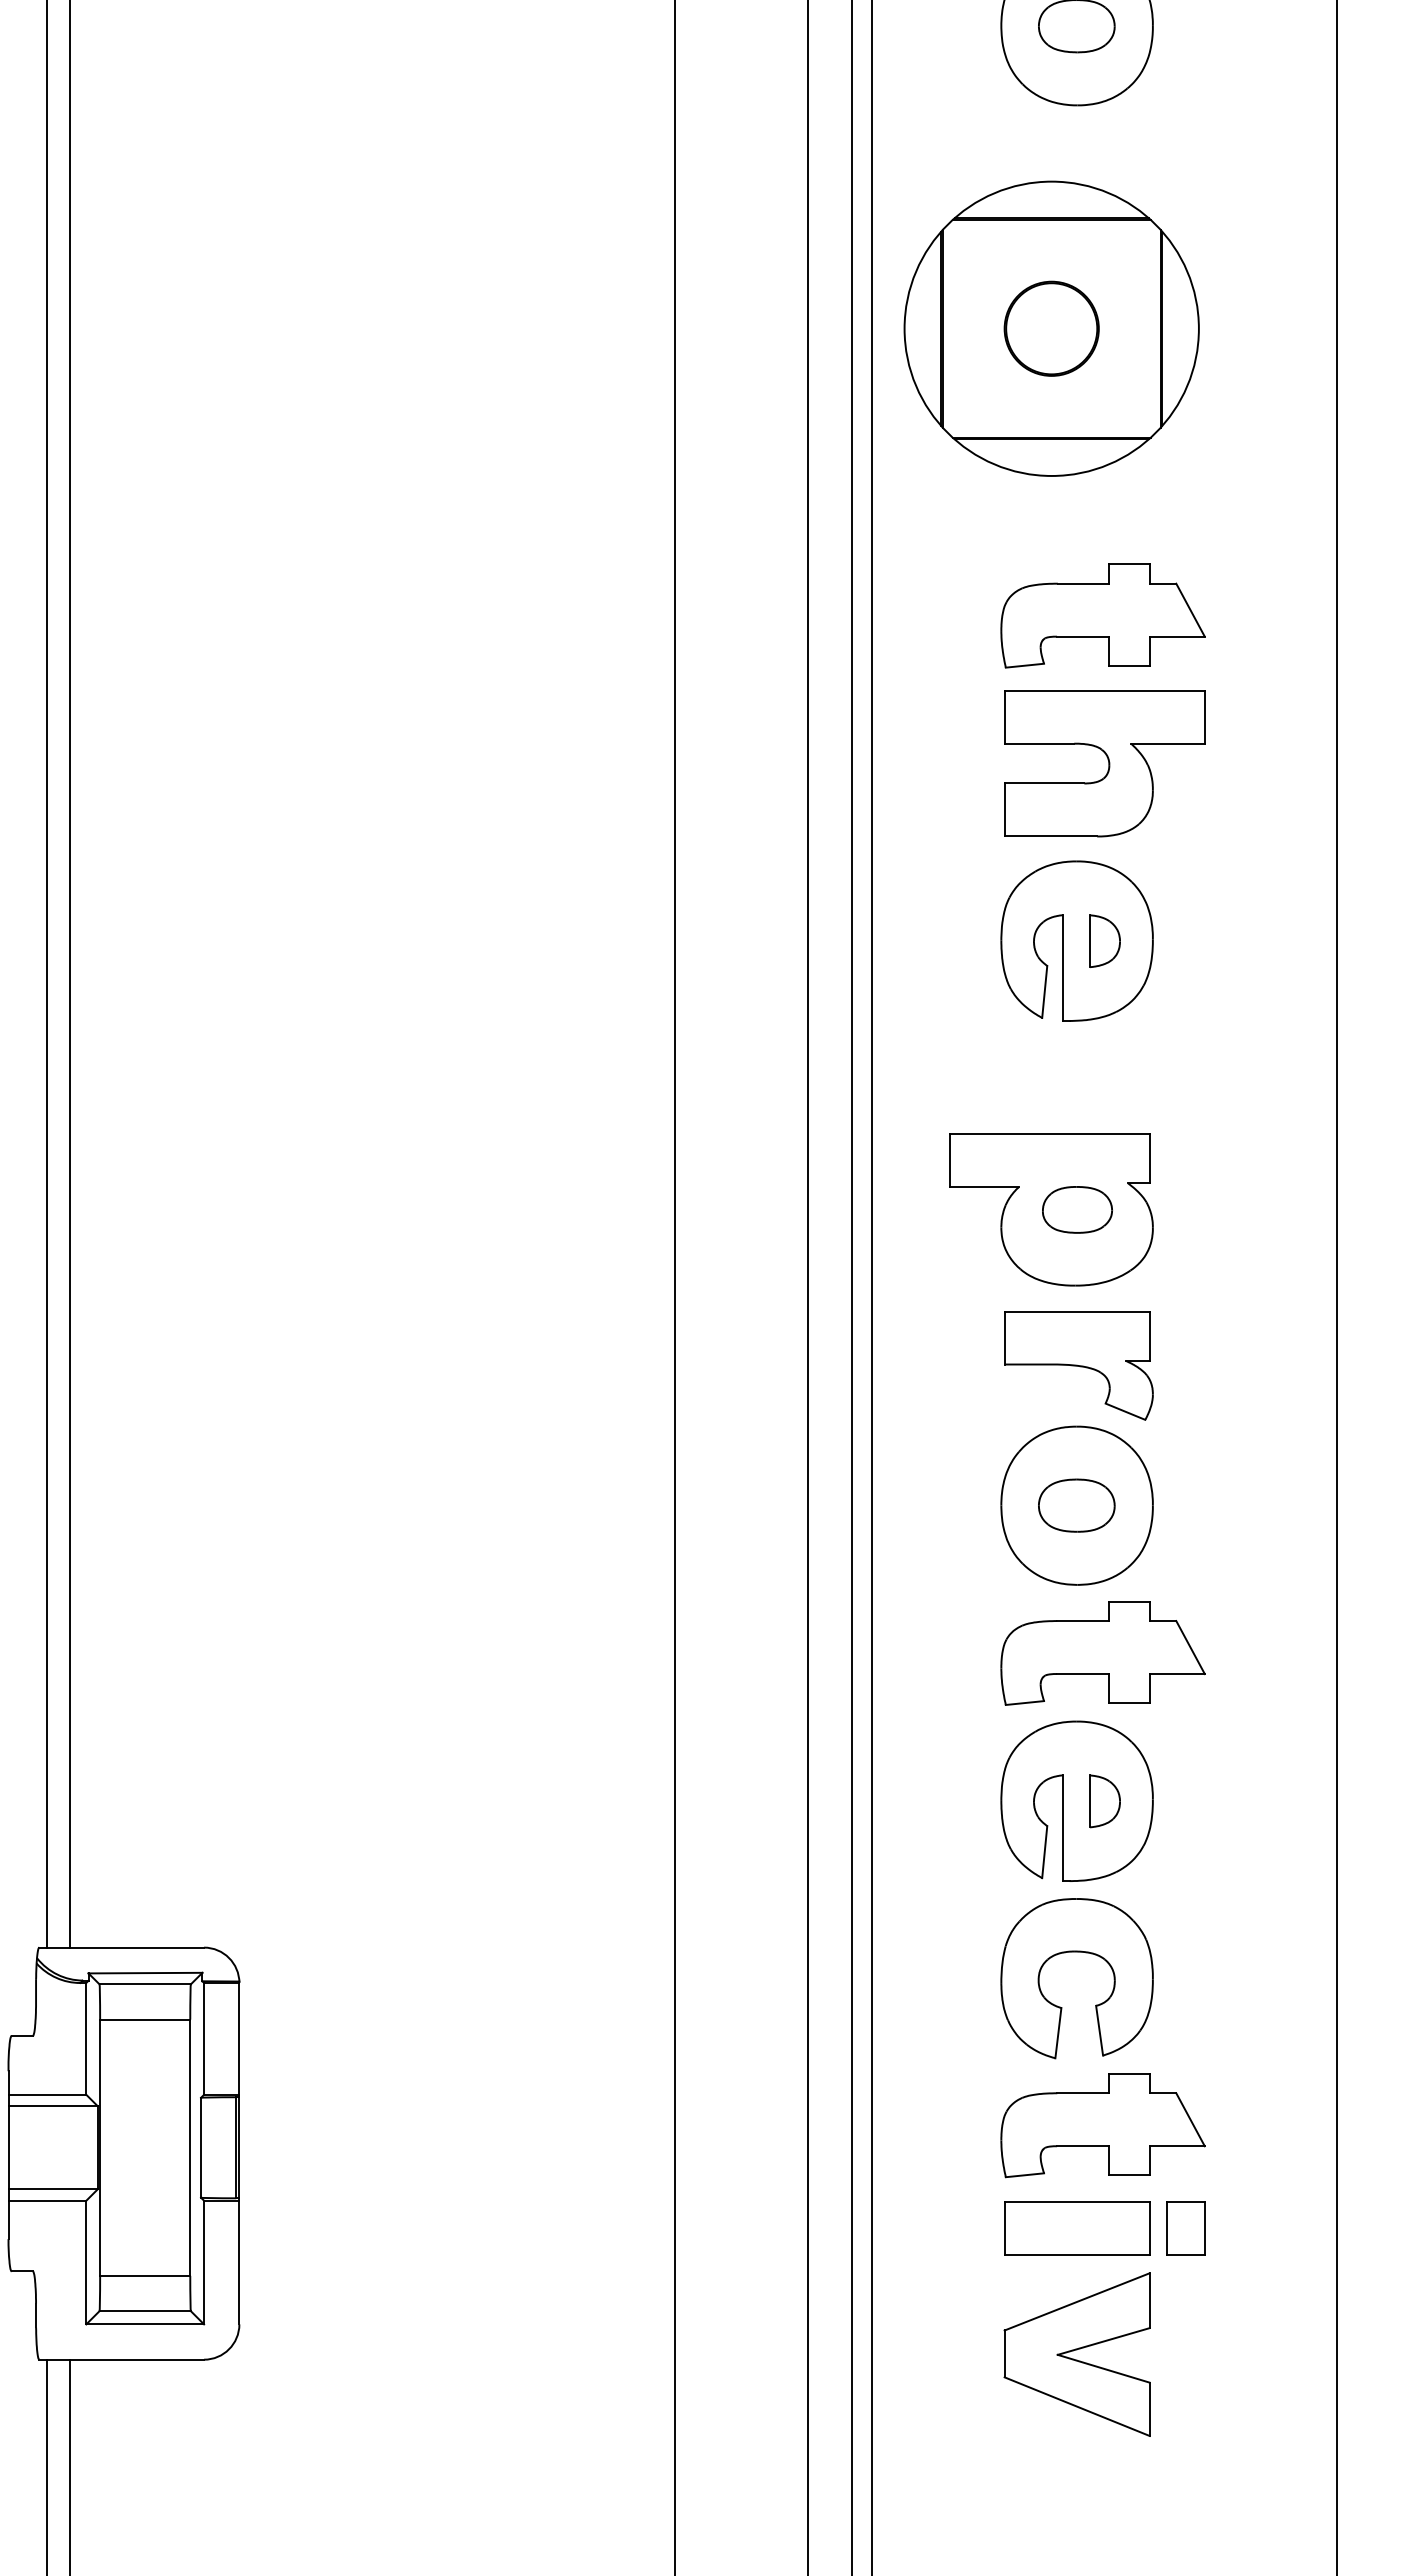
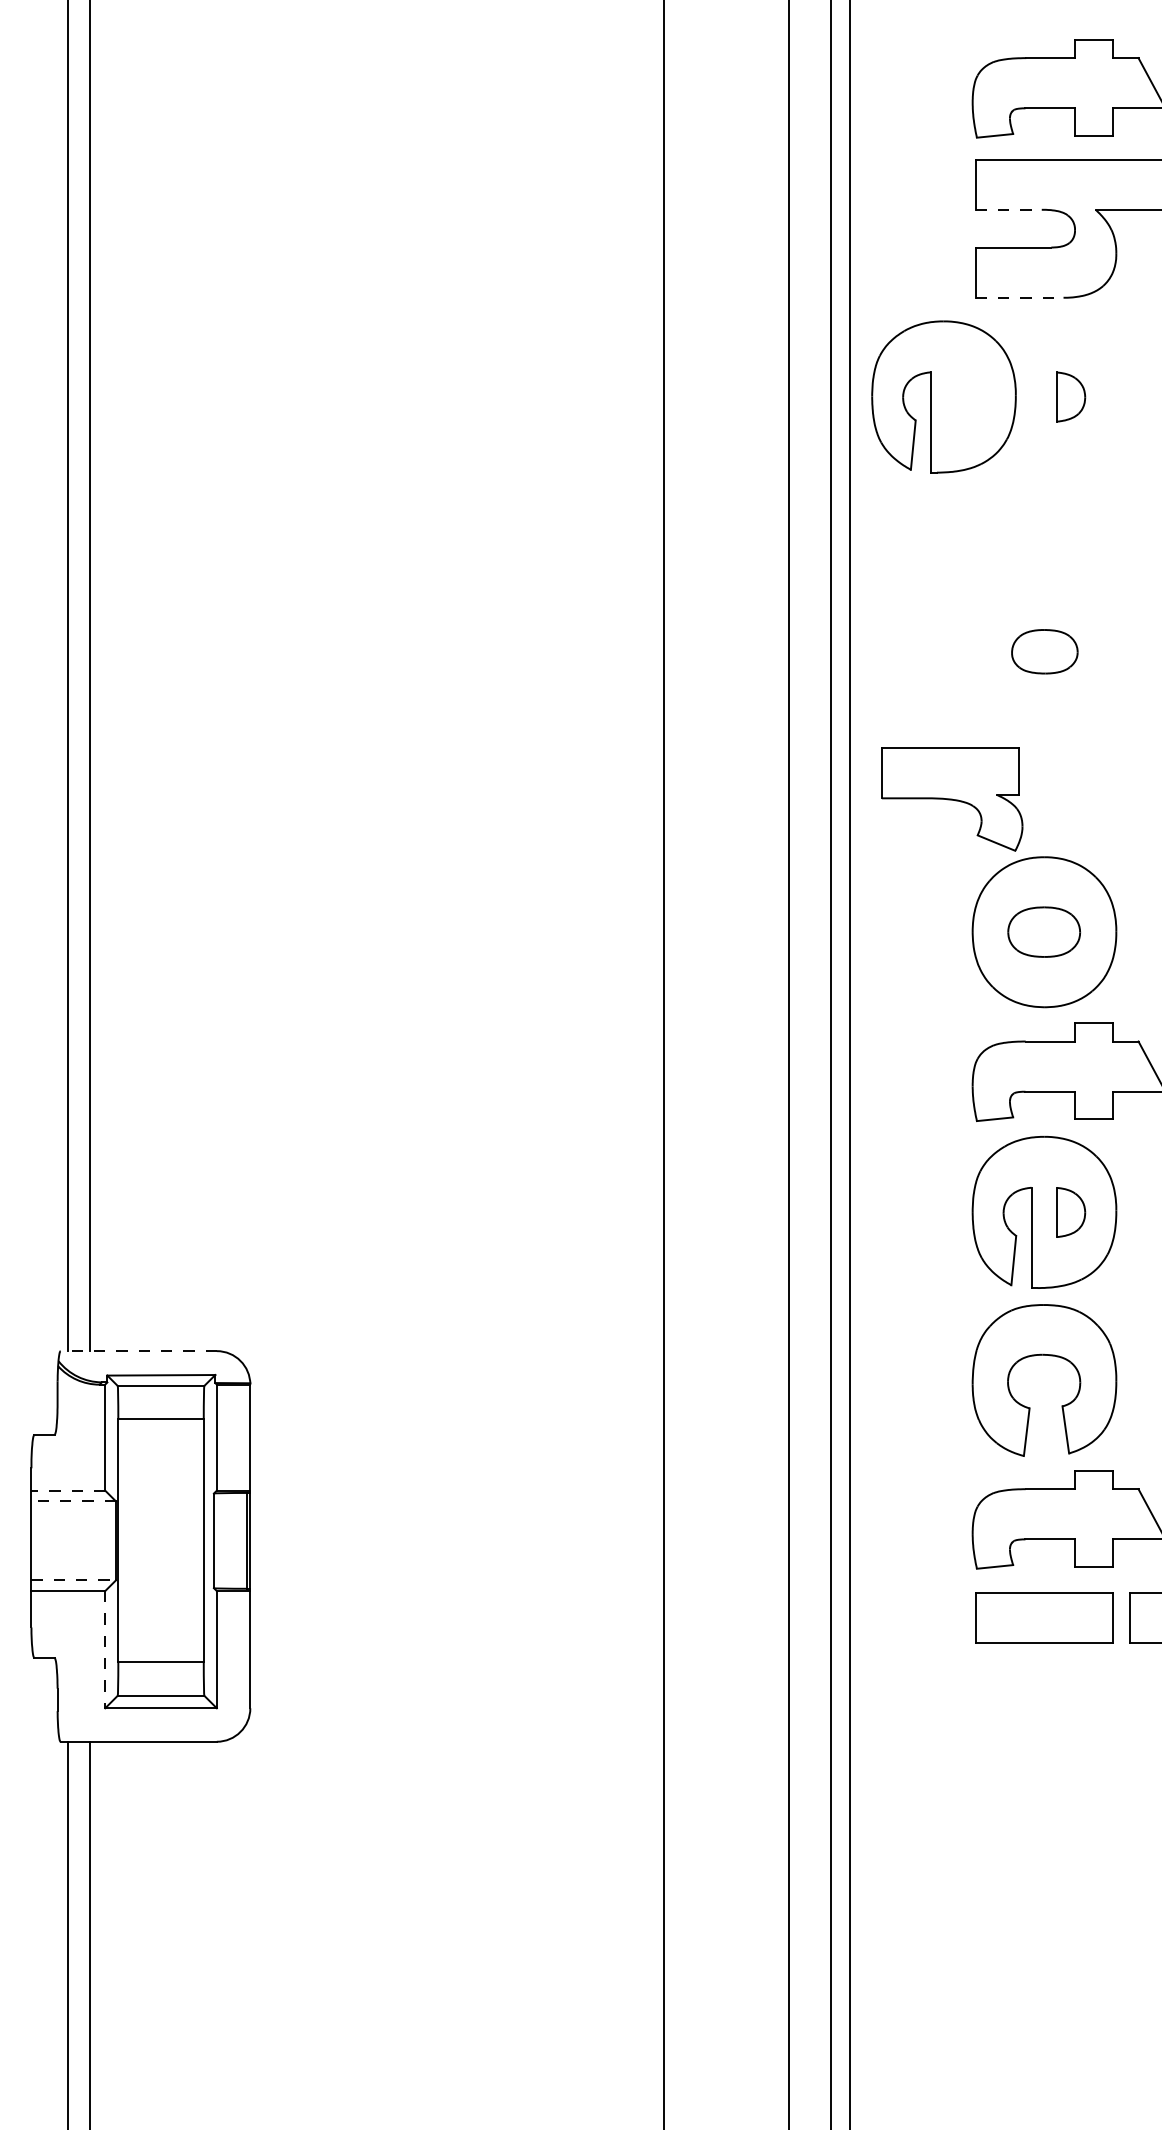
line: (1039, 743) -> (1008, 209), solid -> dashed
line: (1051, 836) -> (1020, 297), solid -> dashed
part: (1076, 940) -> (943, 396), moved
part: (1051, 1209) -> (1020, 651), removed
part: (1078, 1365) -> (951, 799), moved
line: (121, 1947) -> (138, 1351), solid -> dashed
line: (47, 2094) -> (68, 1490), solid -> dashed
line: (53, 2106) -> (74, 1501), solid -> dashed
line: (53, 2189) -> (74, 1580), solid -> dashed
line: (86, 2262) -> (105, 1649), solid -> dashed
part: (1076, 2354) -> (1043, 1736), removed

